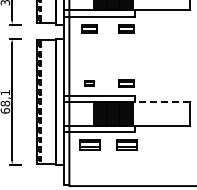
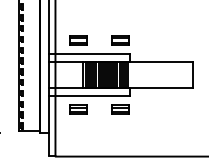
part: (89, 83) -> (78, 40), size x1.67
line: (162, 102) -> (160, 61), dashed -> solid
part: (89, 144) -> (78, 109), size x0.71
part: (126, 144) -> (120, 109), size x0.71

